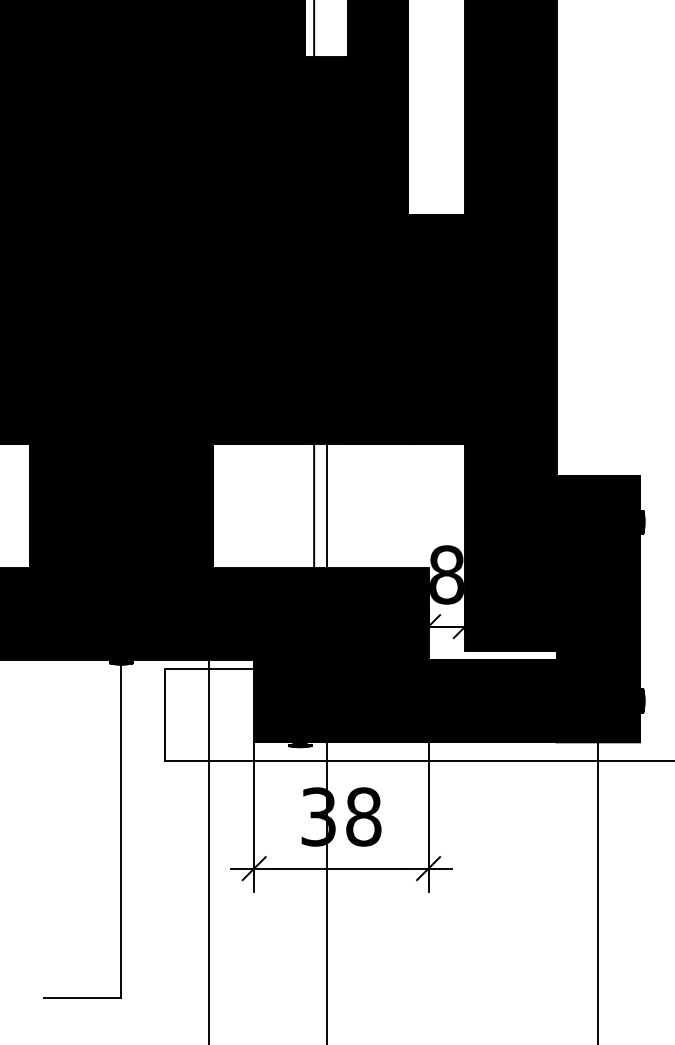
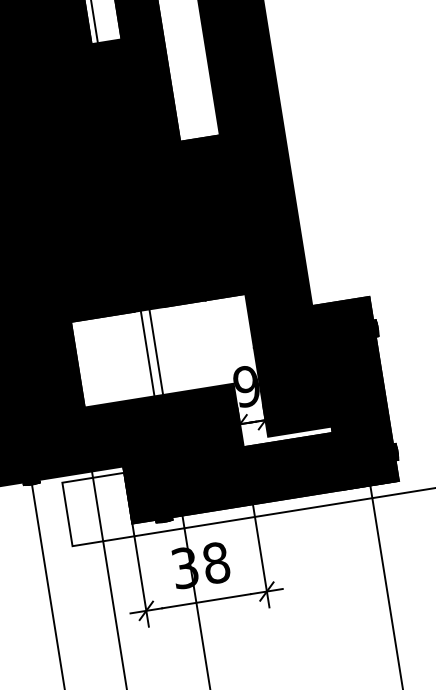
text: (445, 574) -> (246, 386), 8 -> 9

